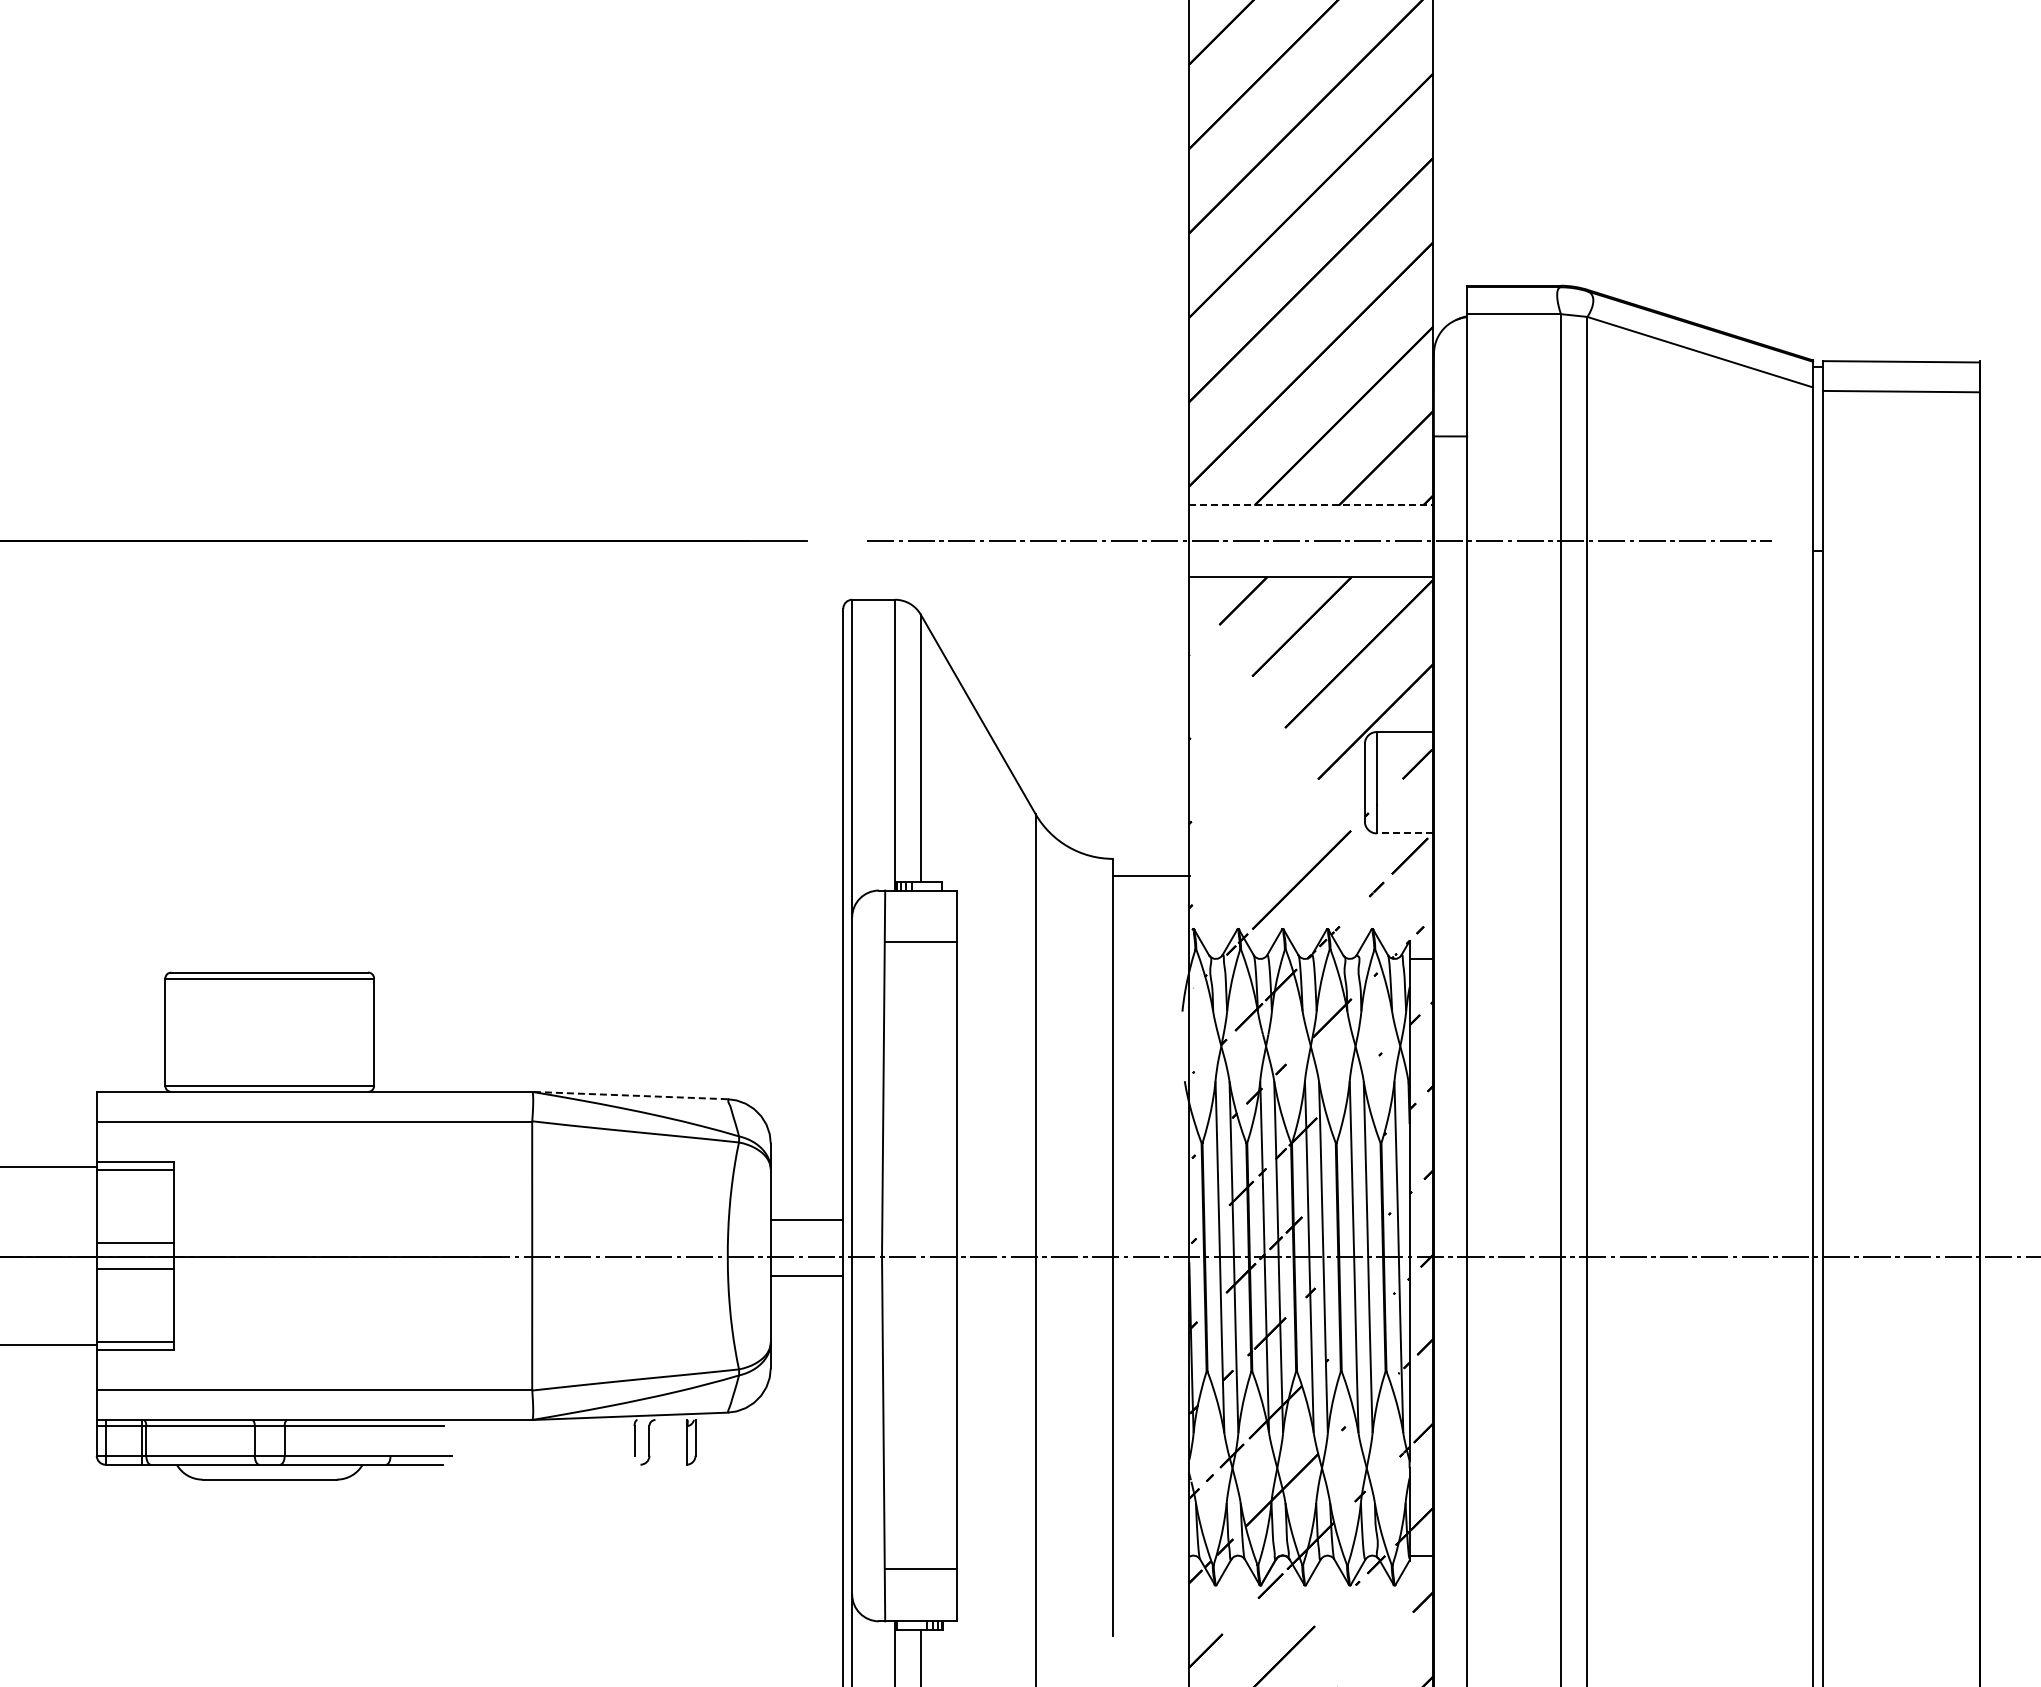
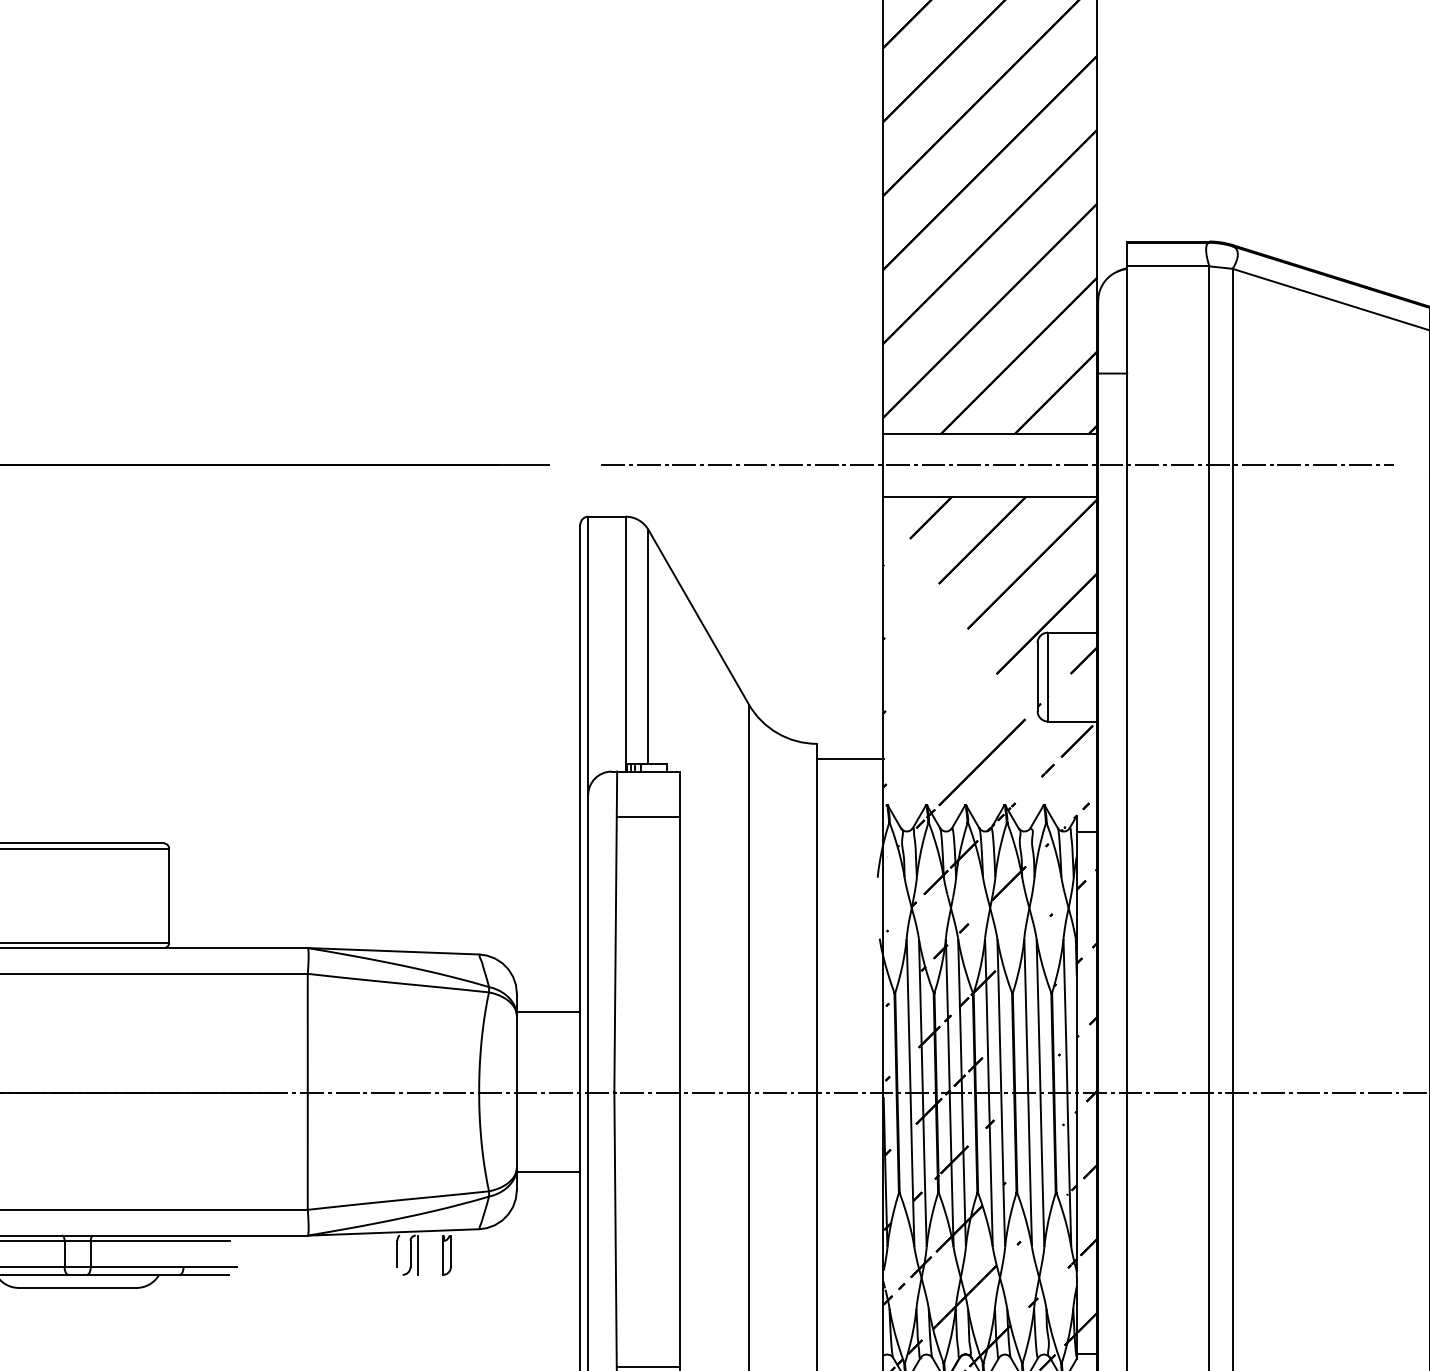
line: (1311, 505) -> (990, 434), dashed -> solid
line: (1404, 833) -> (1072, 721), dashed -> solid
line: (630, 1095) -> (393, 951), dashed -> solid
line: (806, 1219) -> (548, 1011), moved
line: (806, 1275) -> (548, 1171), moved
line: (658, 1441) -> (418, 1254), added

